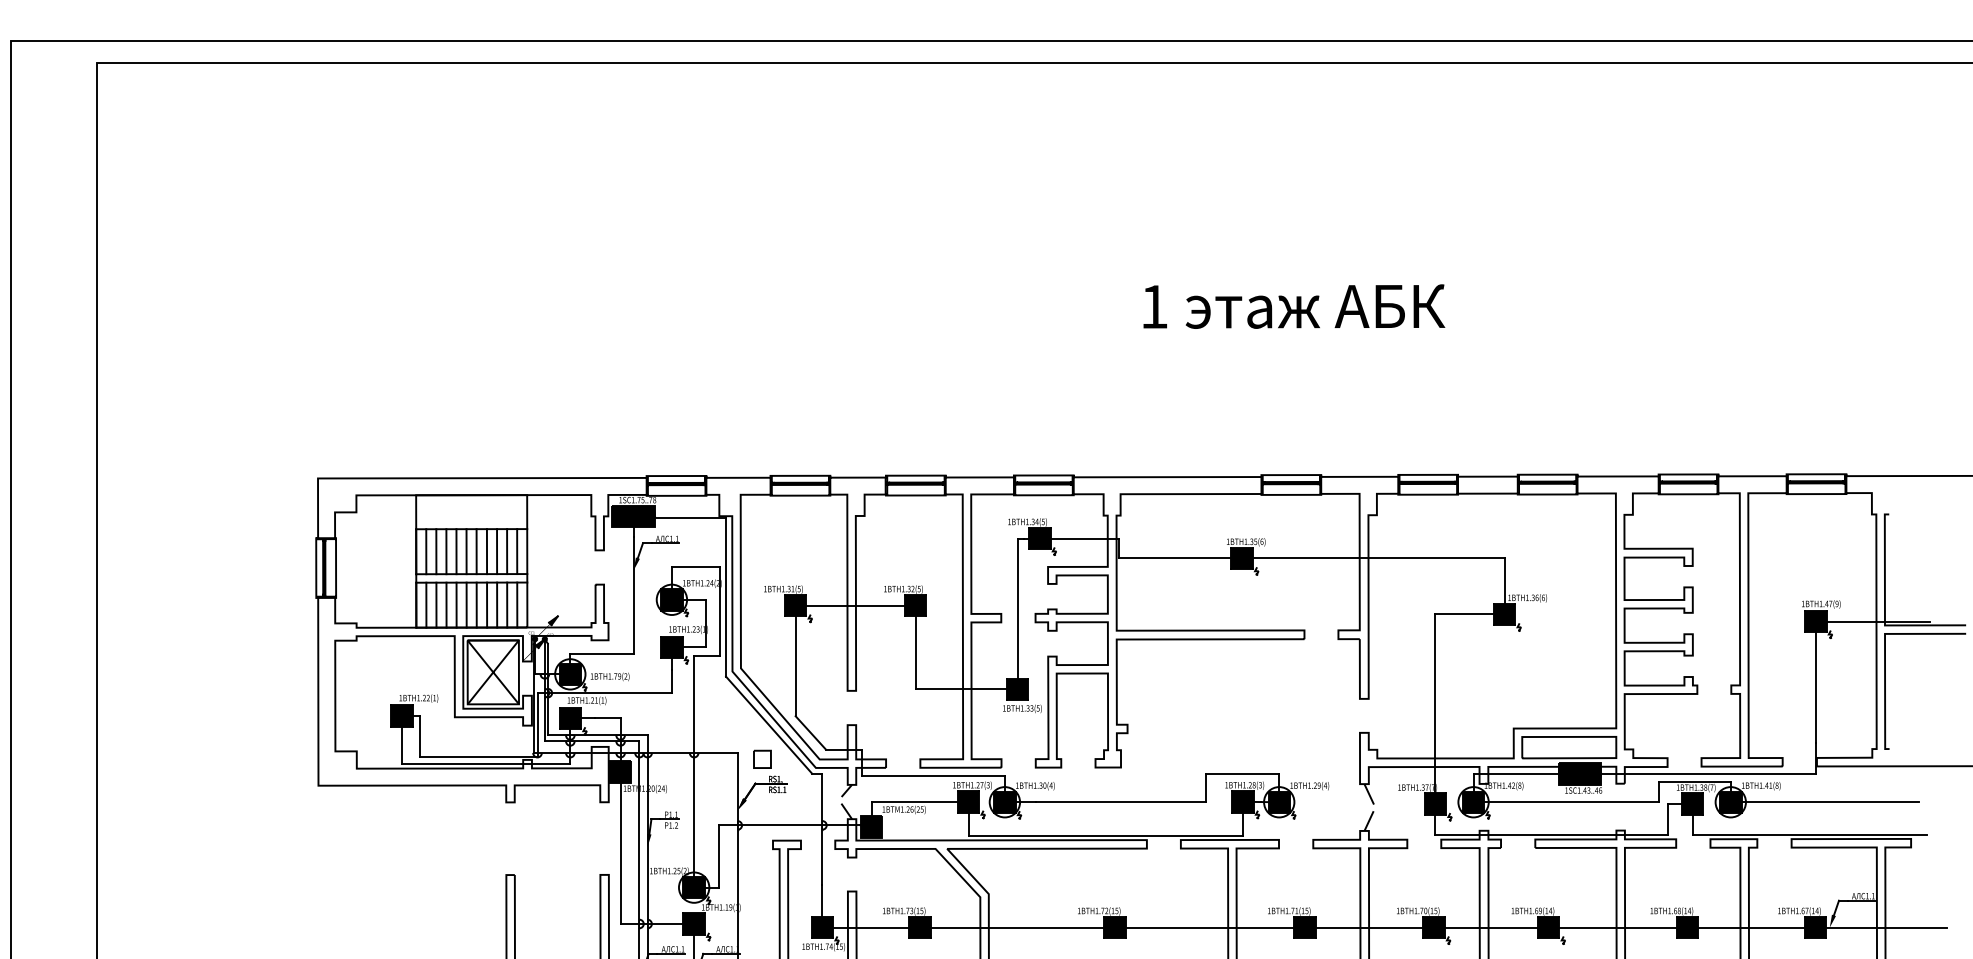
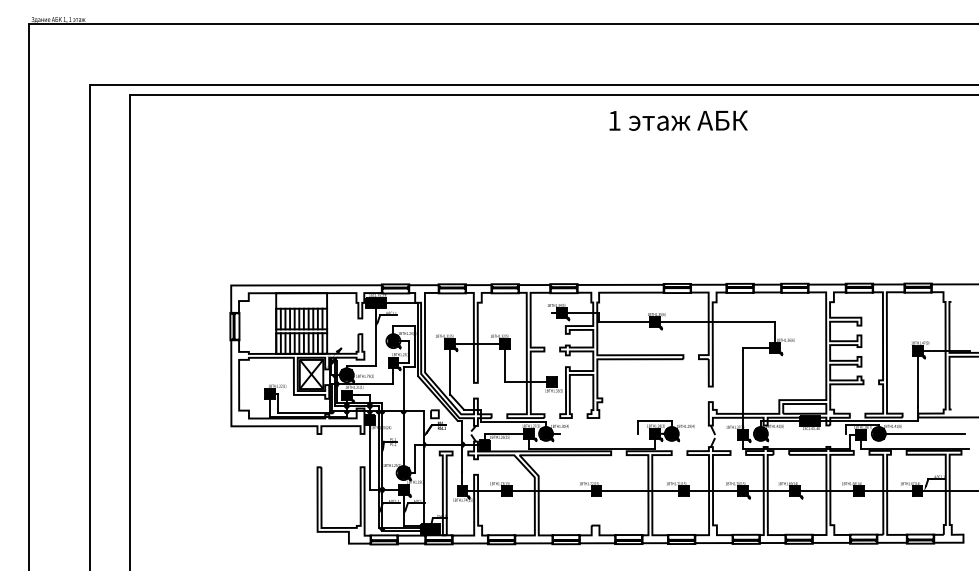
text: (1293, 306) -> (678, 120), moved
line: (1016, 613) -> (551, 347), removed
line: (1121, 801) -> (599, 433), removed
line: (1564, 801) -> (802, 433), removed

